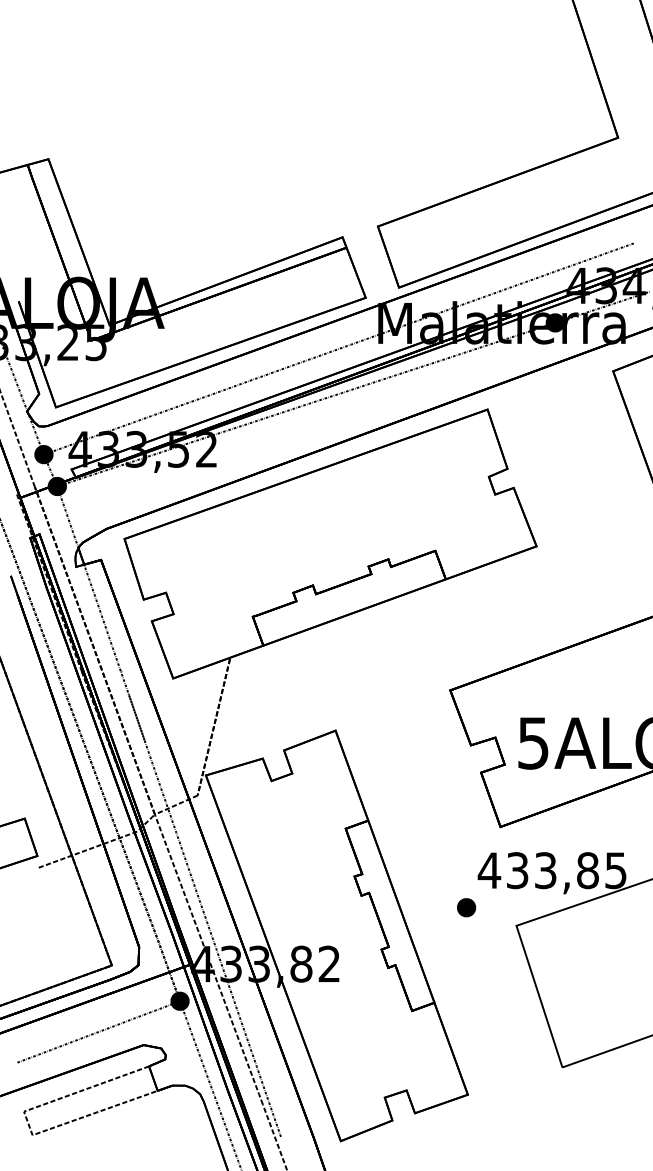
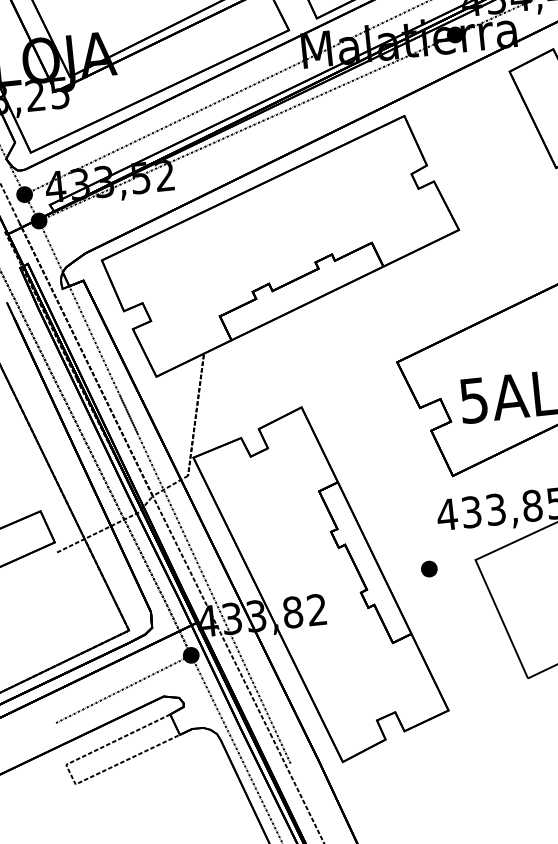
part: (466, 907) -> (429, 568), moved

